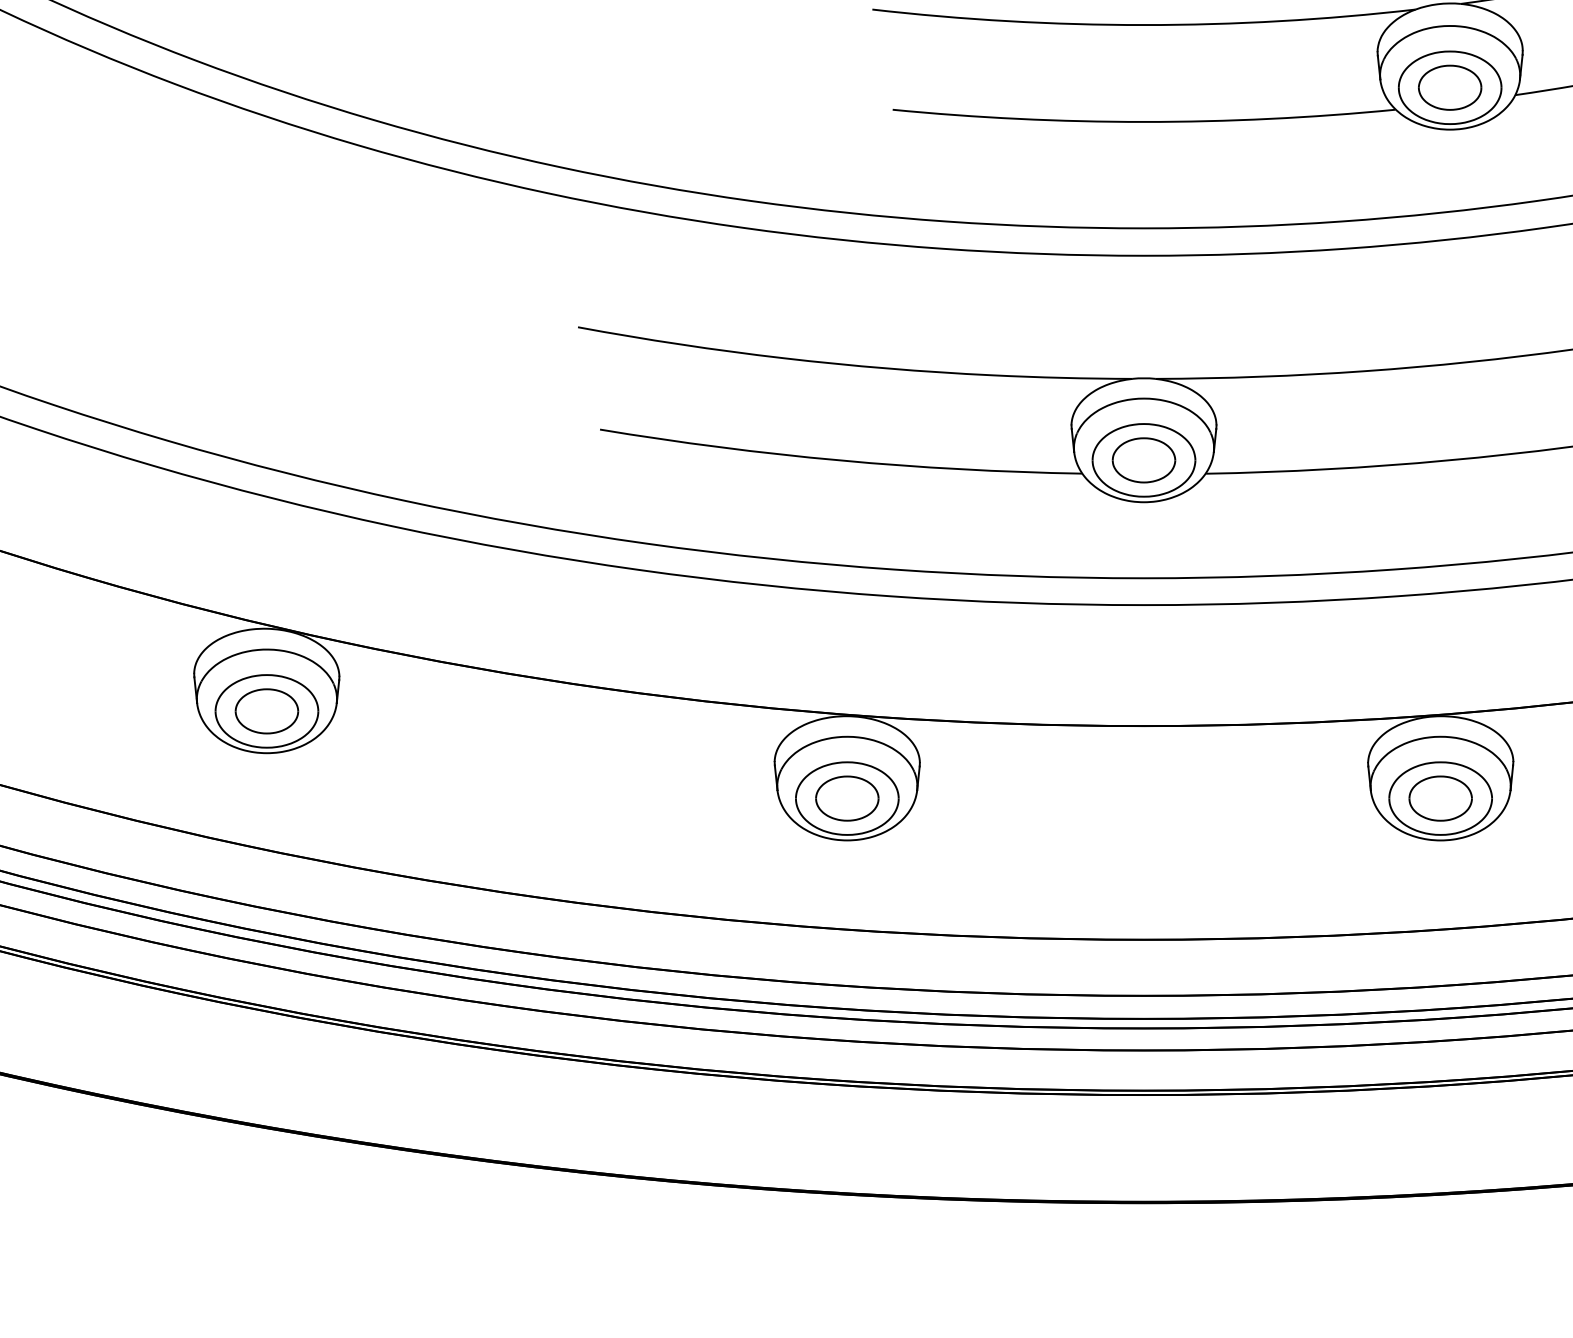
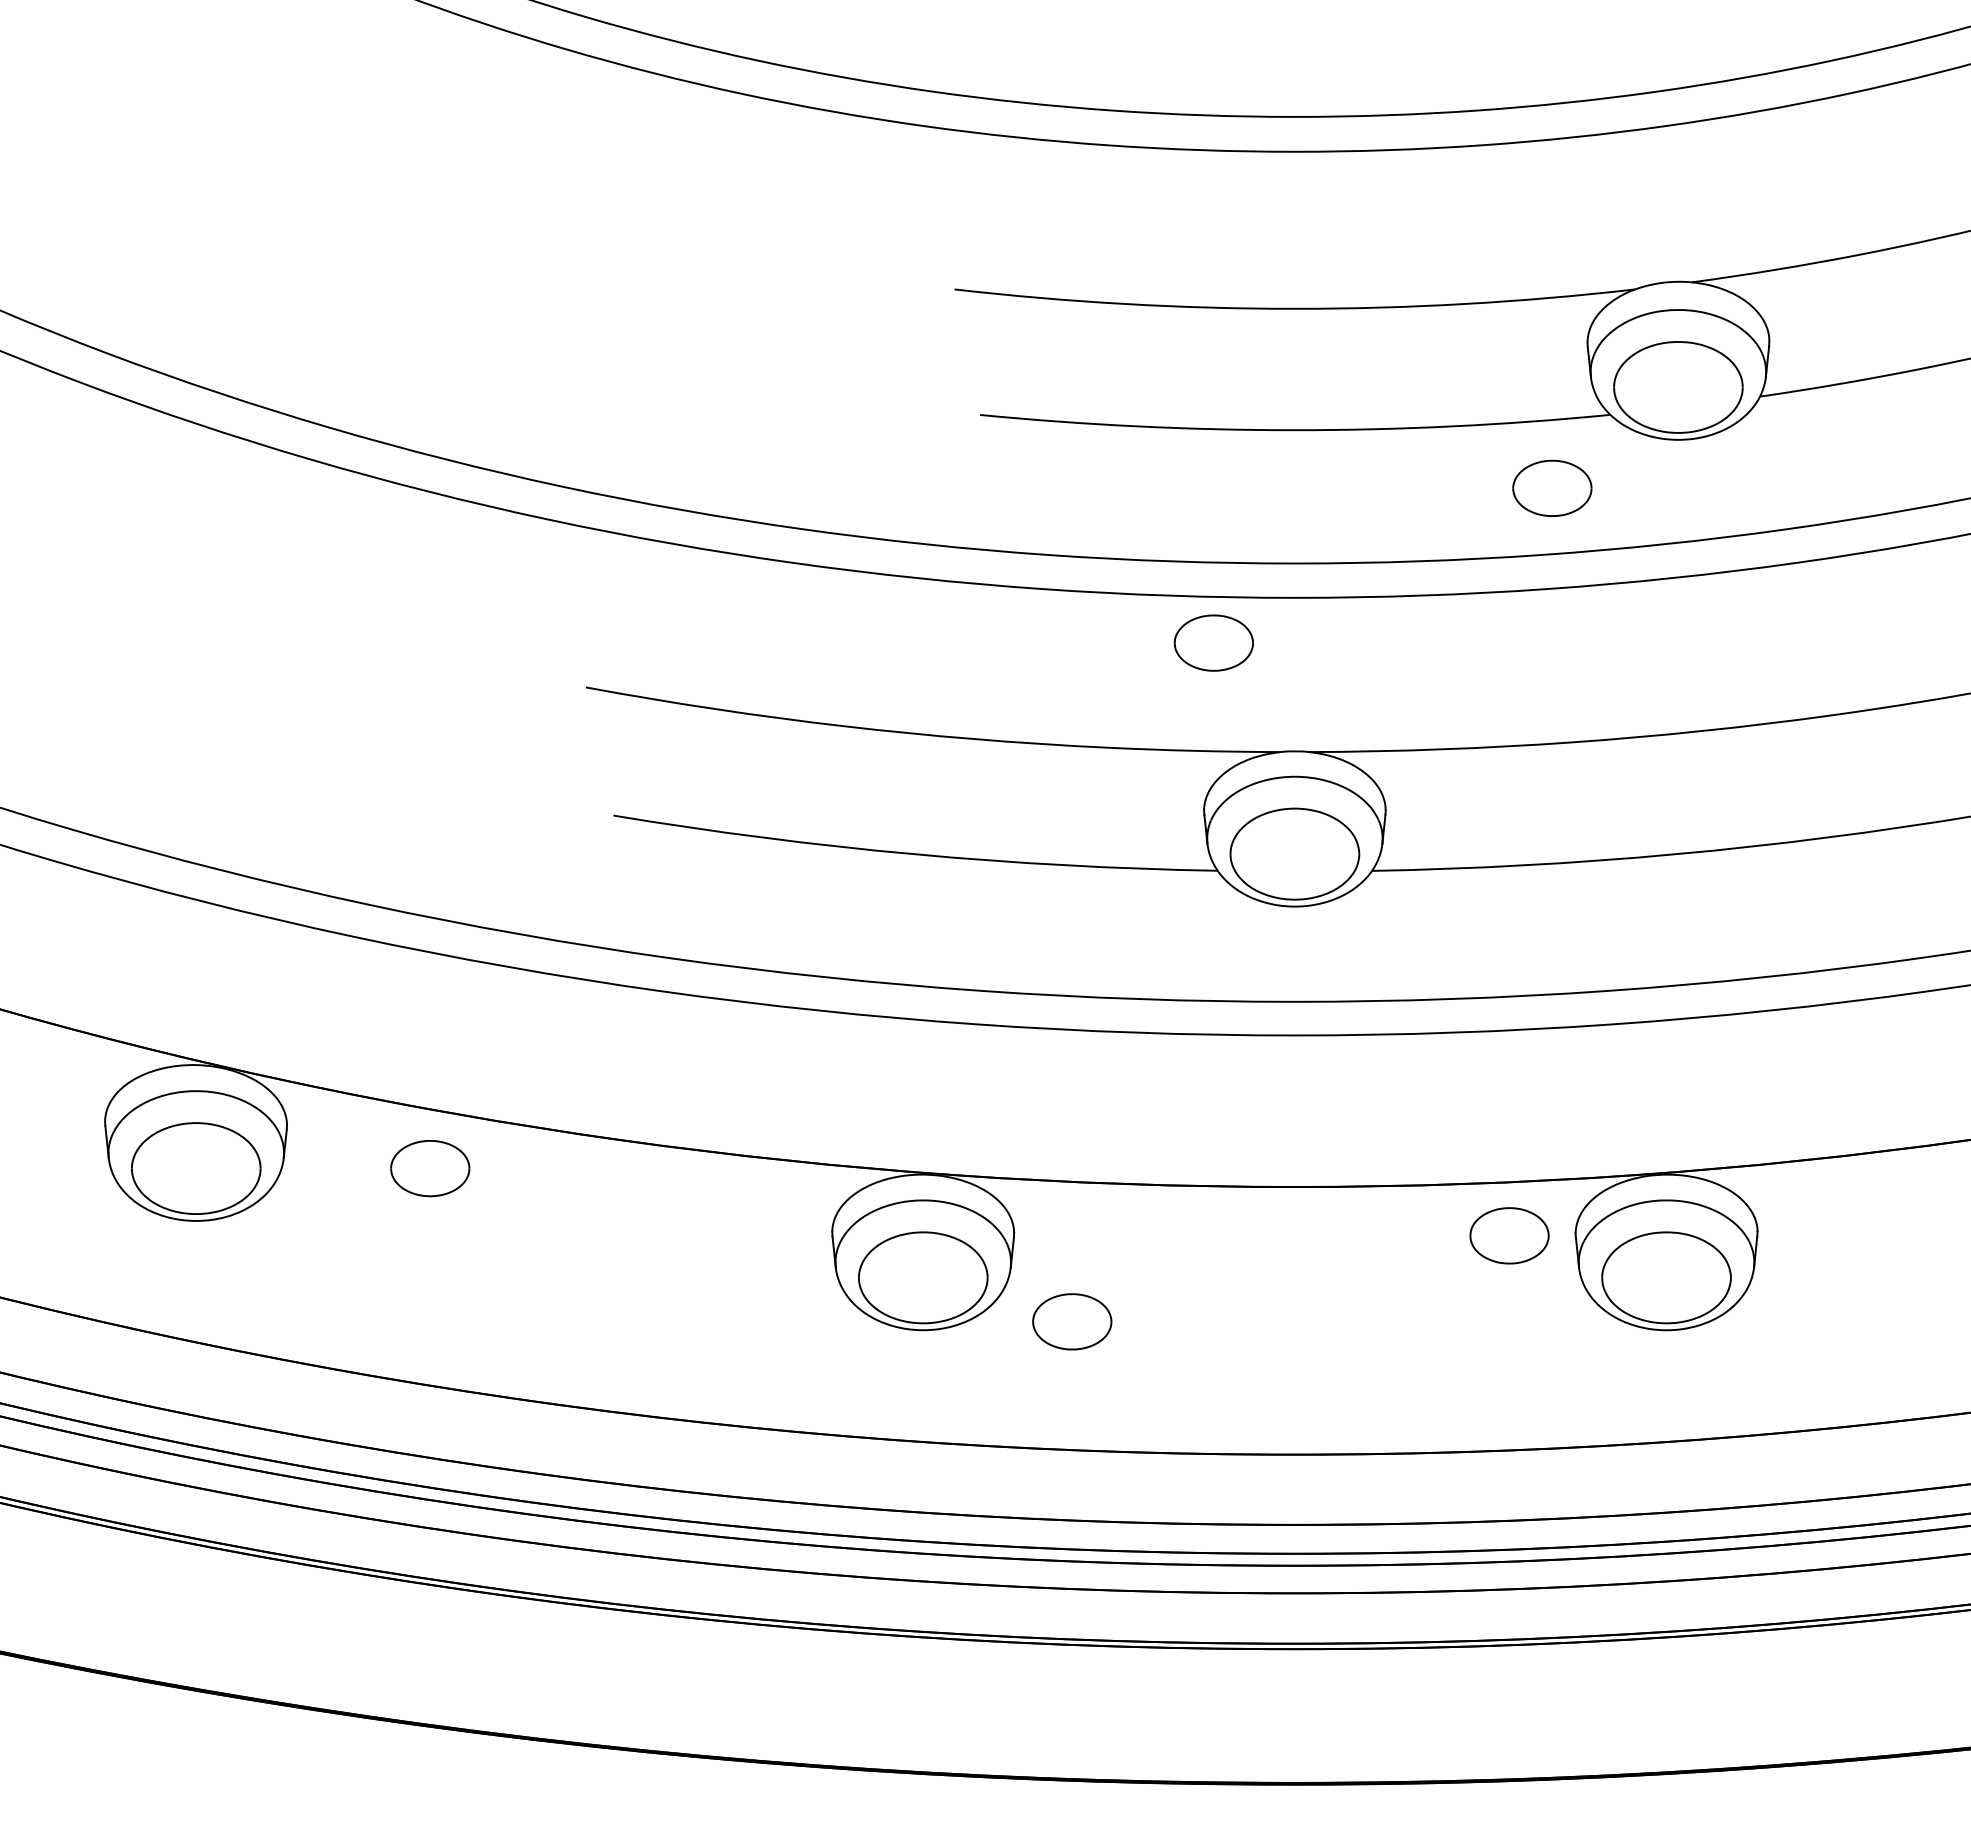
part: (1450, 87) -> (1552, 487), moved
part: (1143, 459) -> (1213, 642), moved
part: (267, 711) -> (430, 1168), moved
part: (847, 798) -> (1072, 1321), moved
part: (1440, 798) -> (1509, 1235), moved

